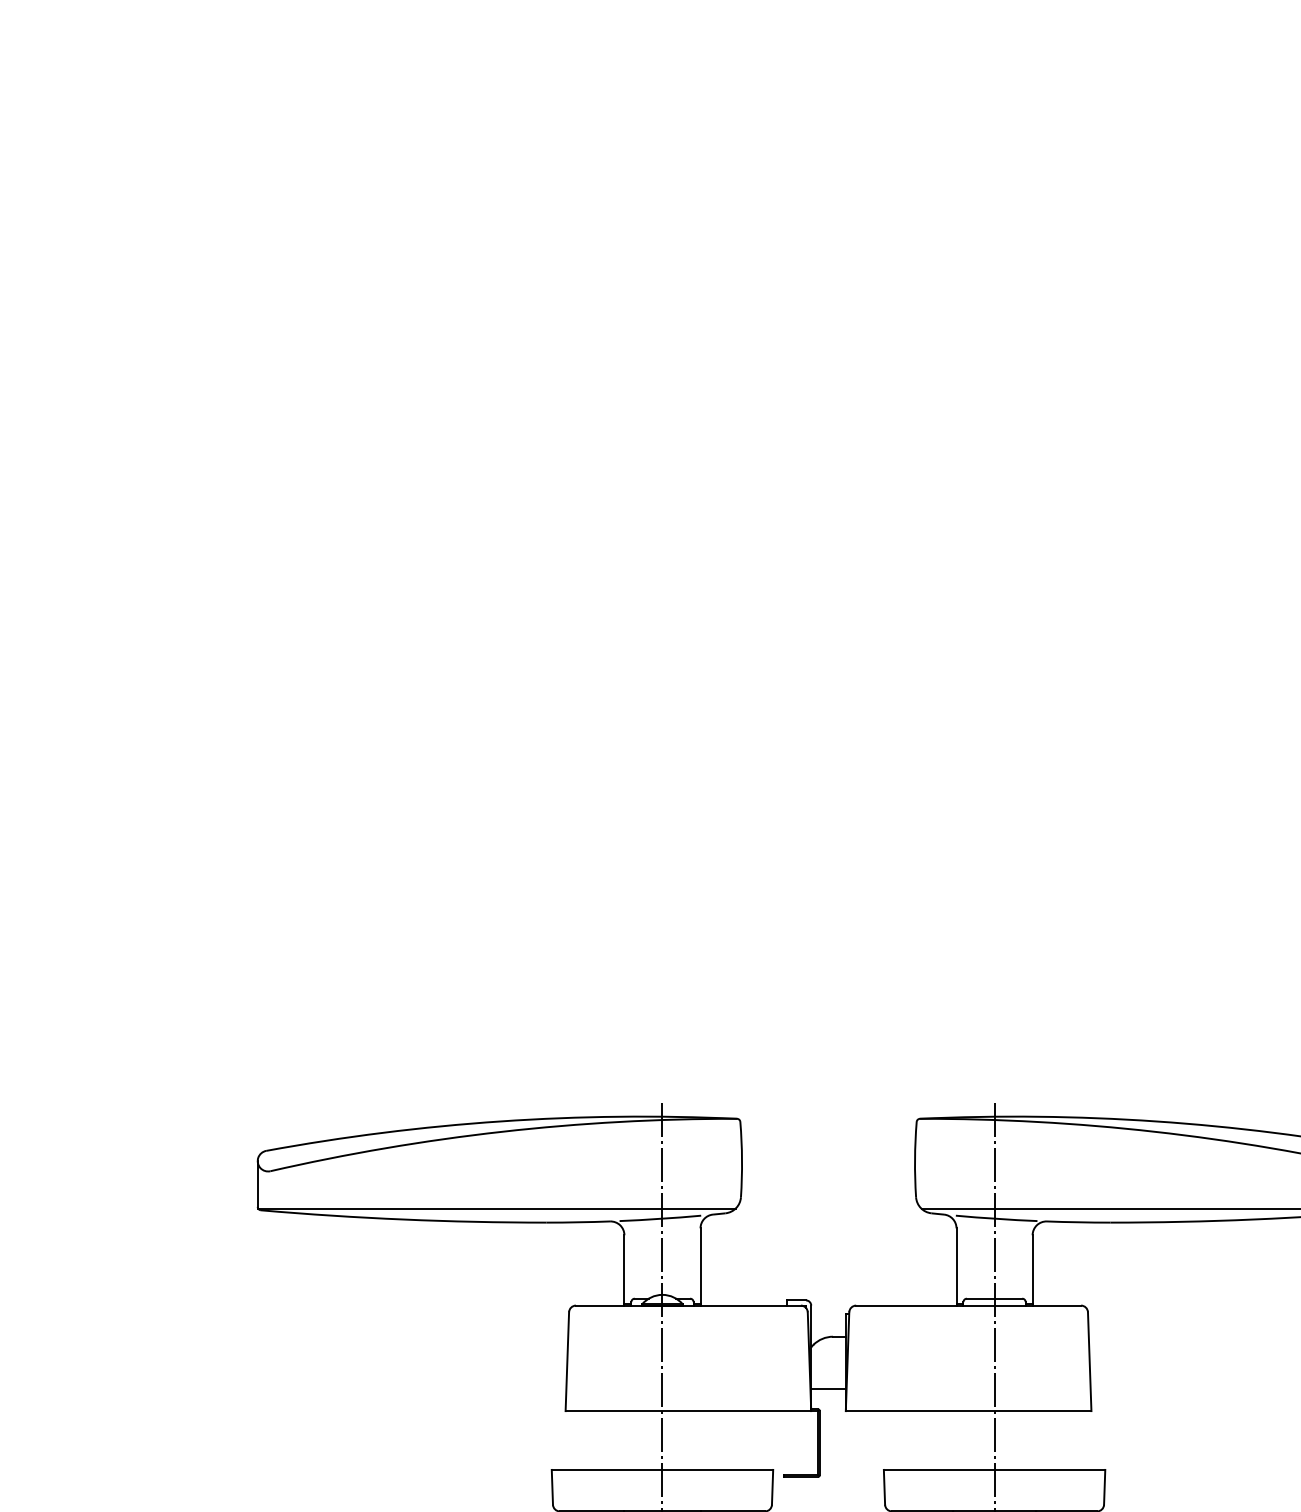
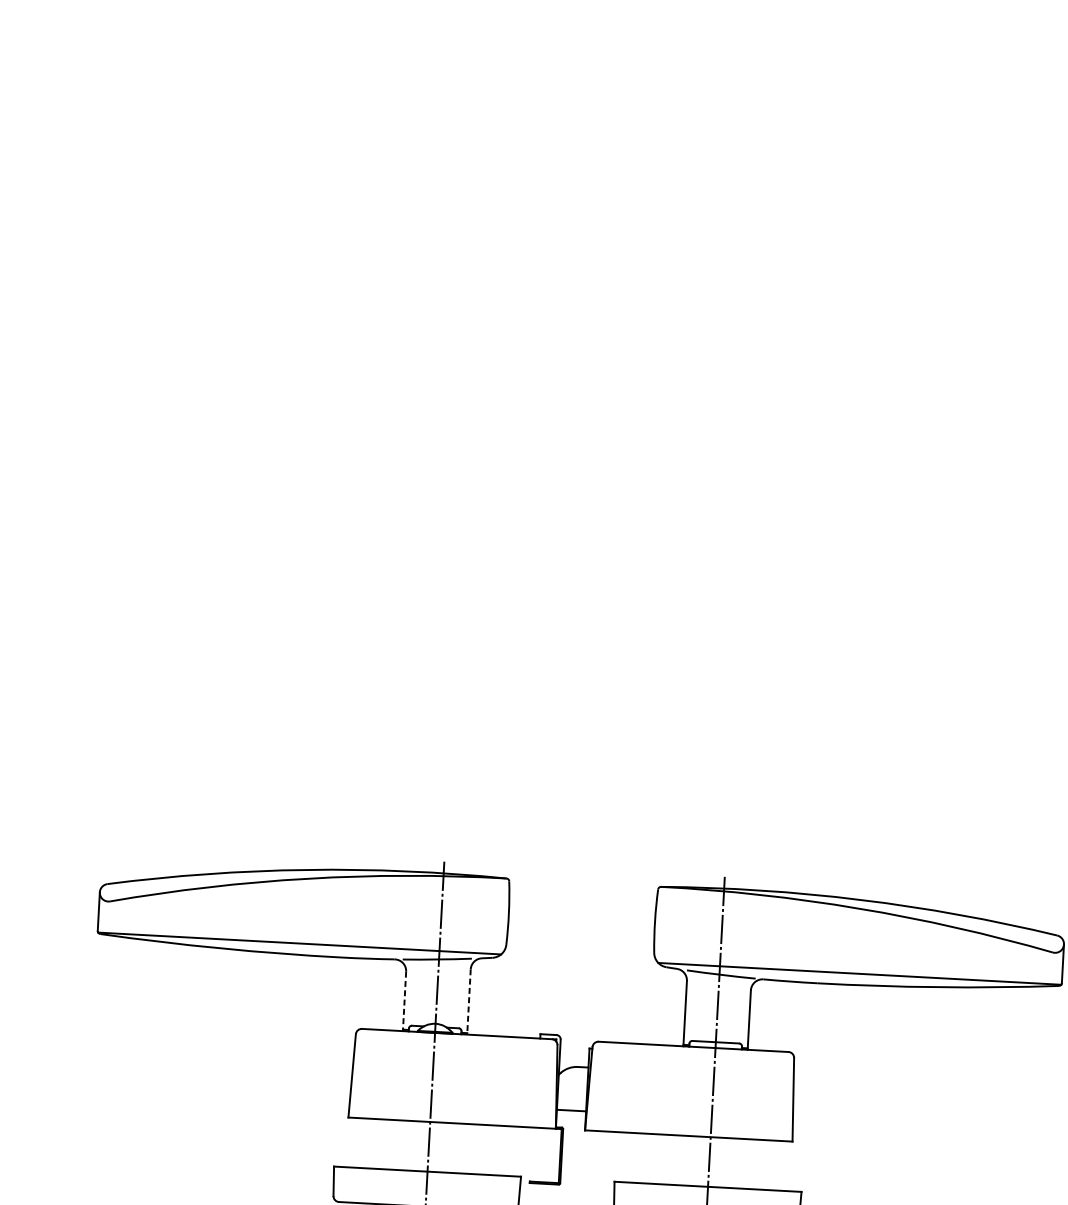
line: (700, 1266) -> (468, 1001), solid -> dashed
line: (624, 1270) -> (404, 1001), solid -> dashed

